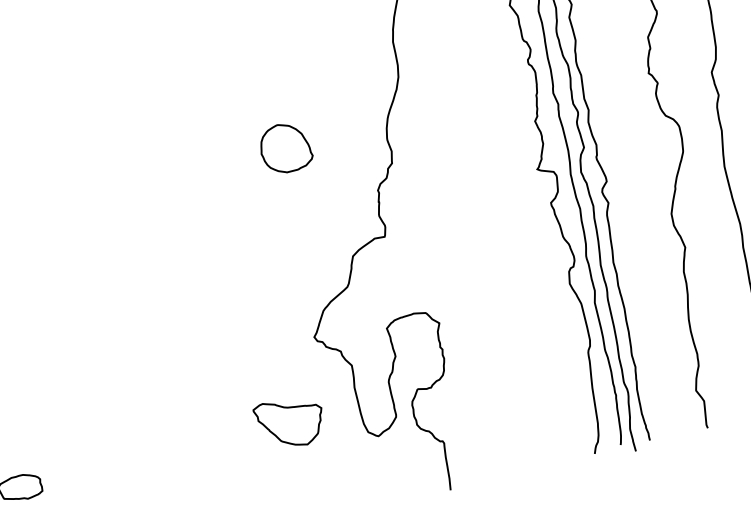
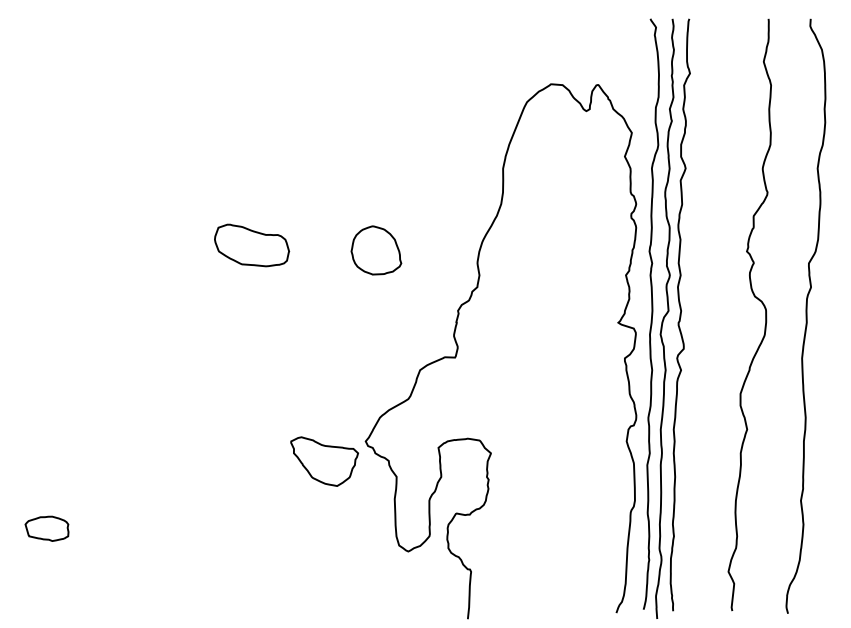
part: (163, 168) -> (252, 245), added
part: (290, 423) -> (324, 461), moved

